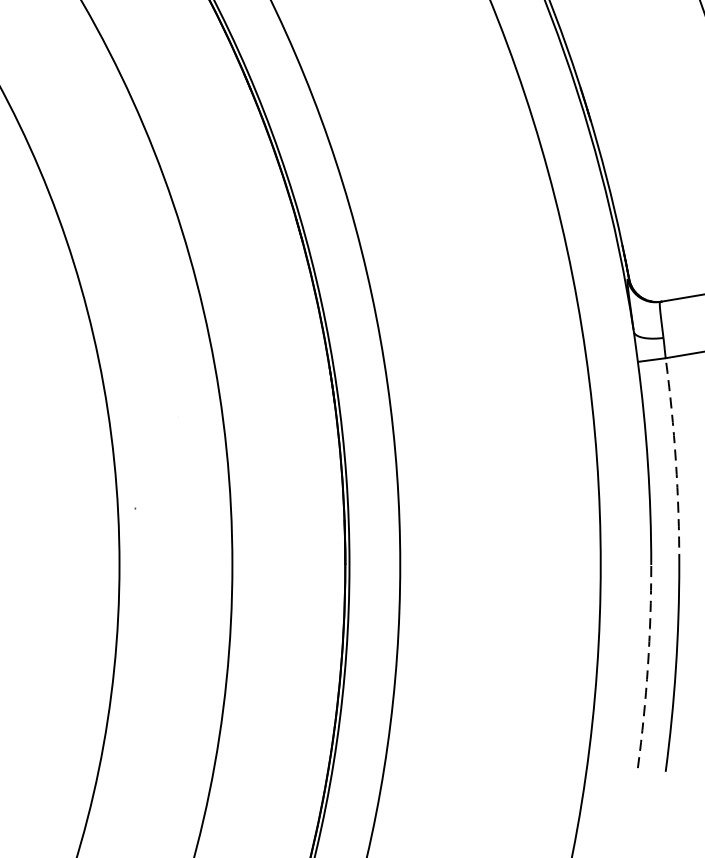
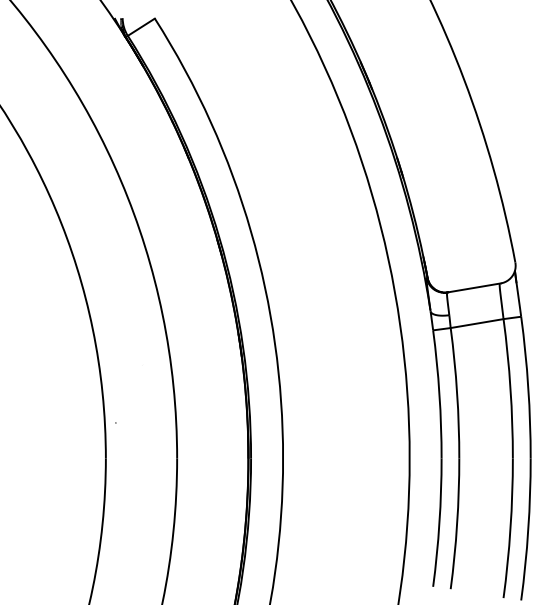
arc: (676, 461) -> (457, 393), dashed -> solid
arc: (647, 666) -> (439, 522), dashed -> solid

